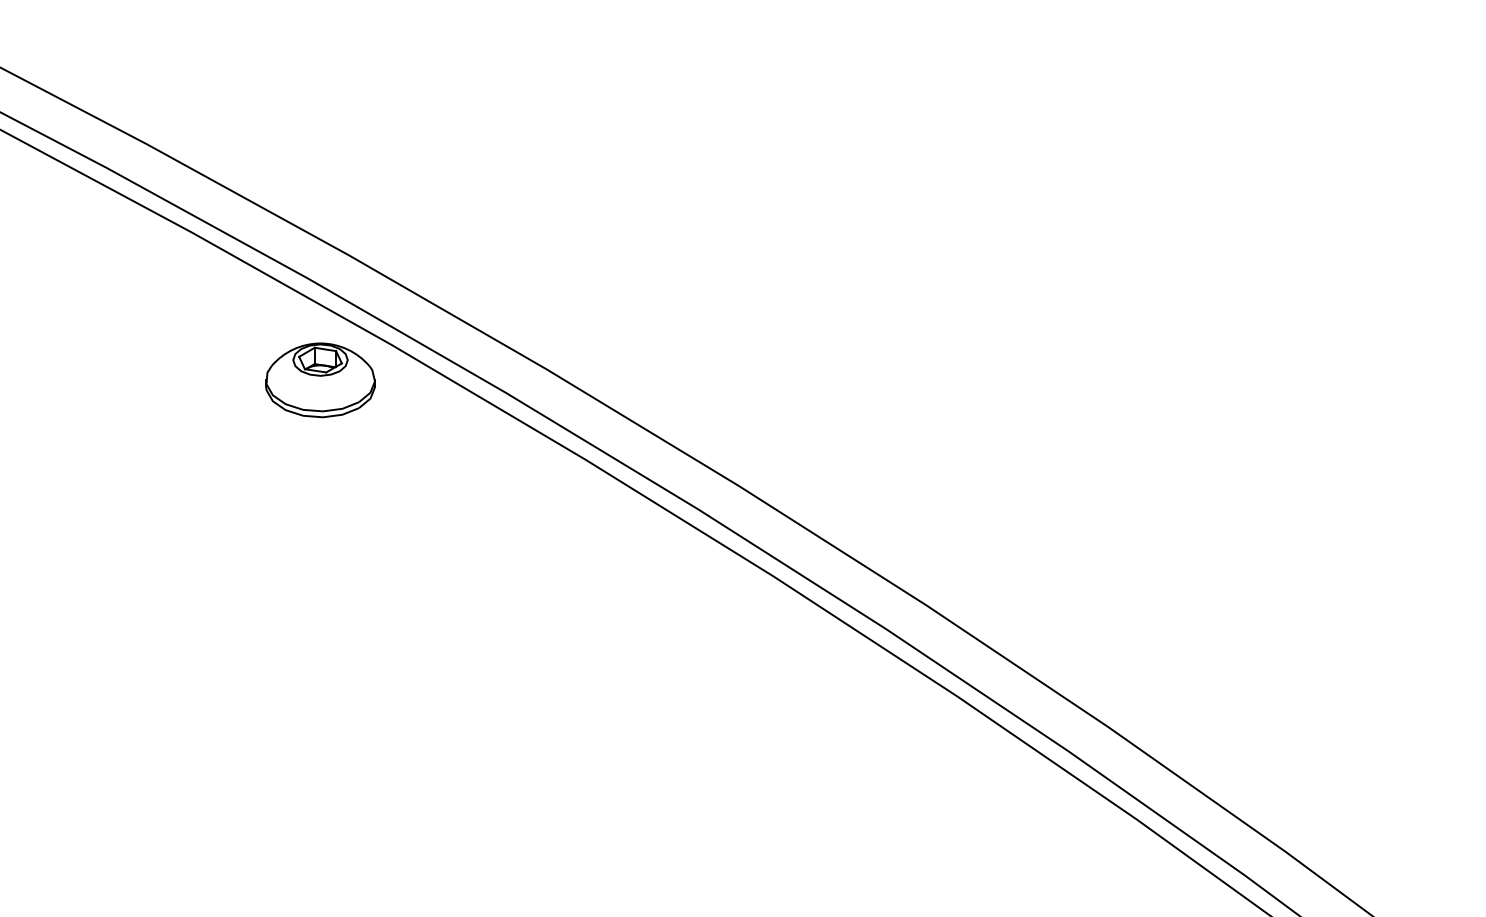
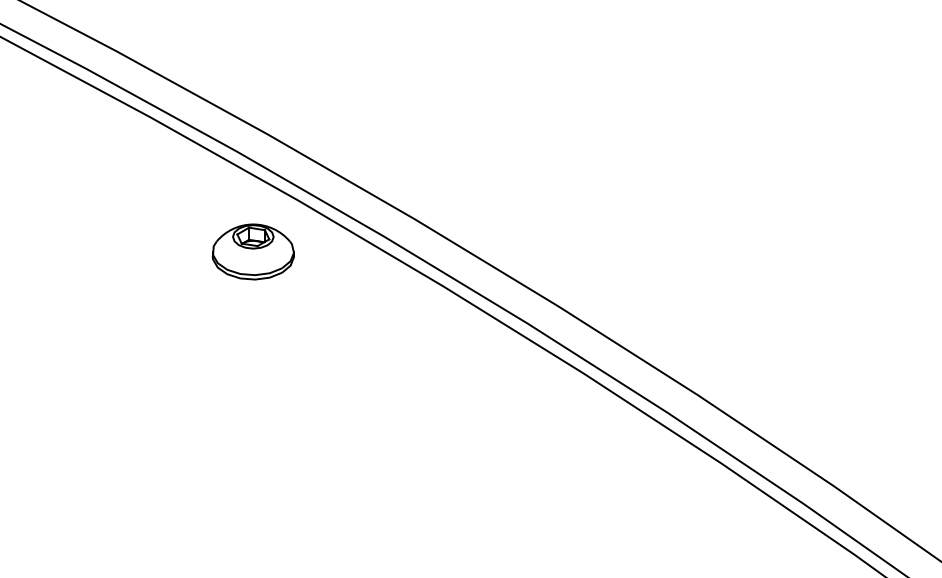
part: (320, 380) -> (253, 252), moved

